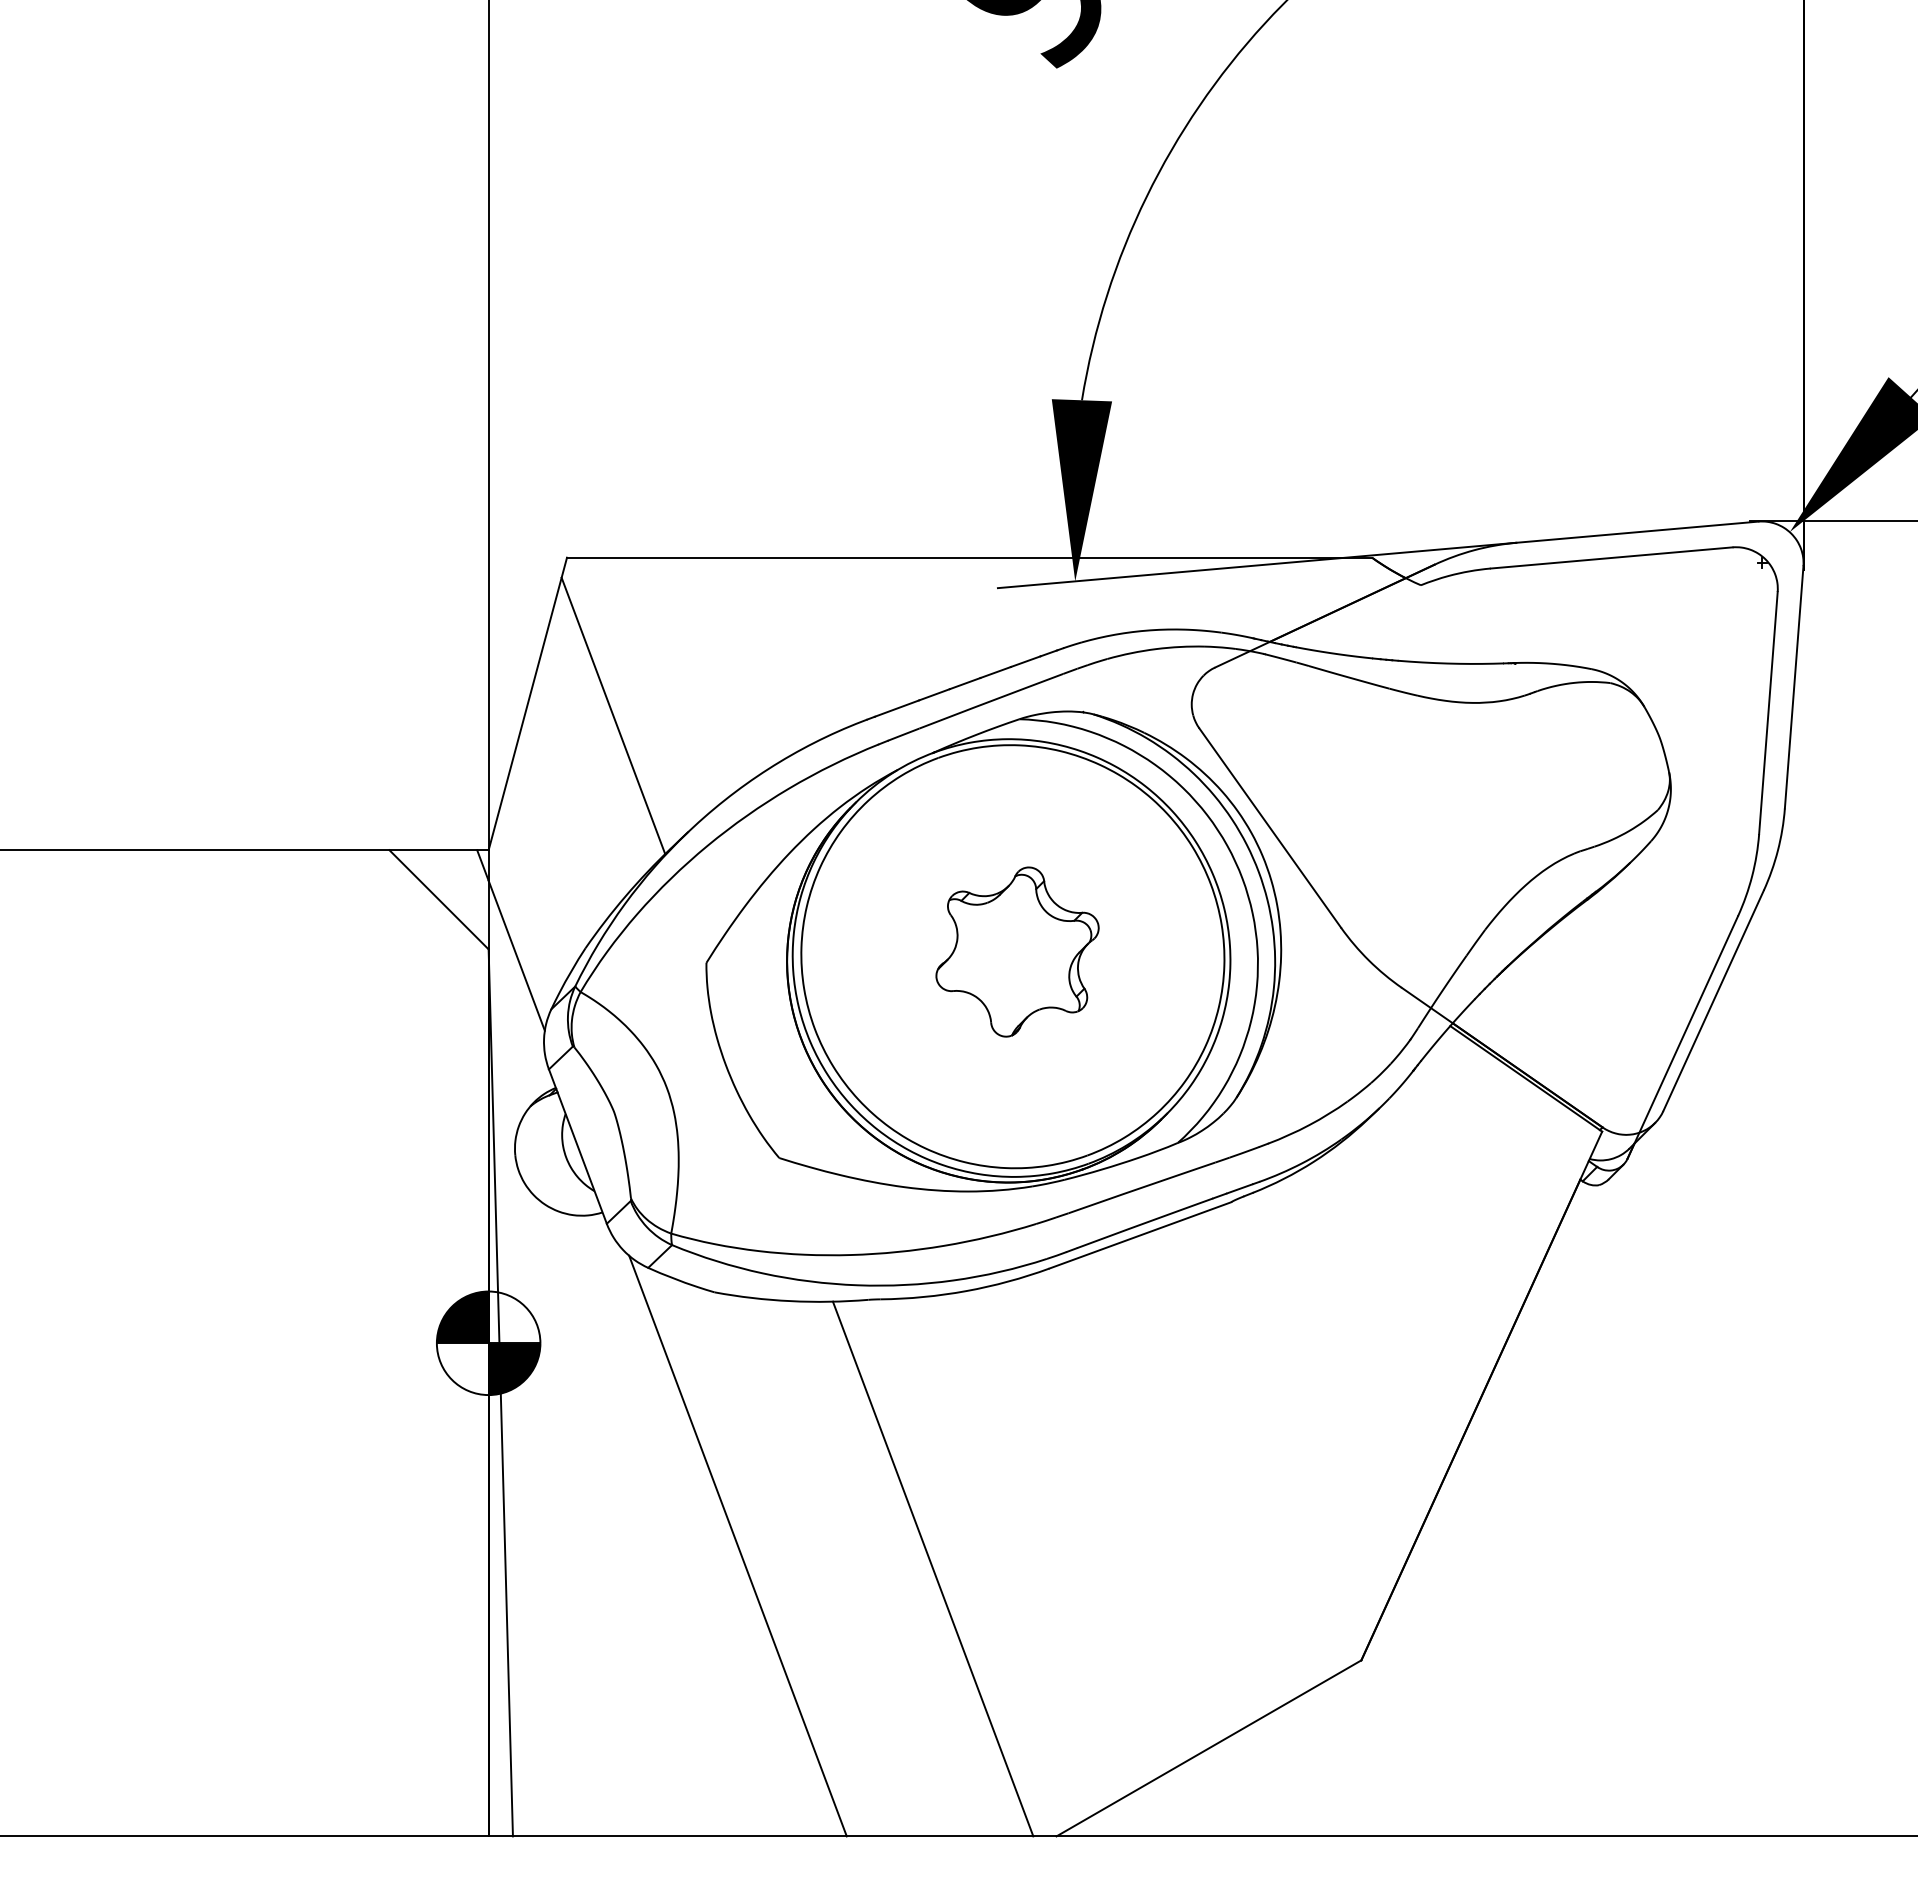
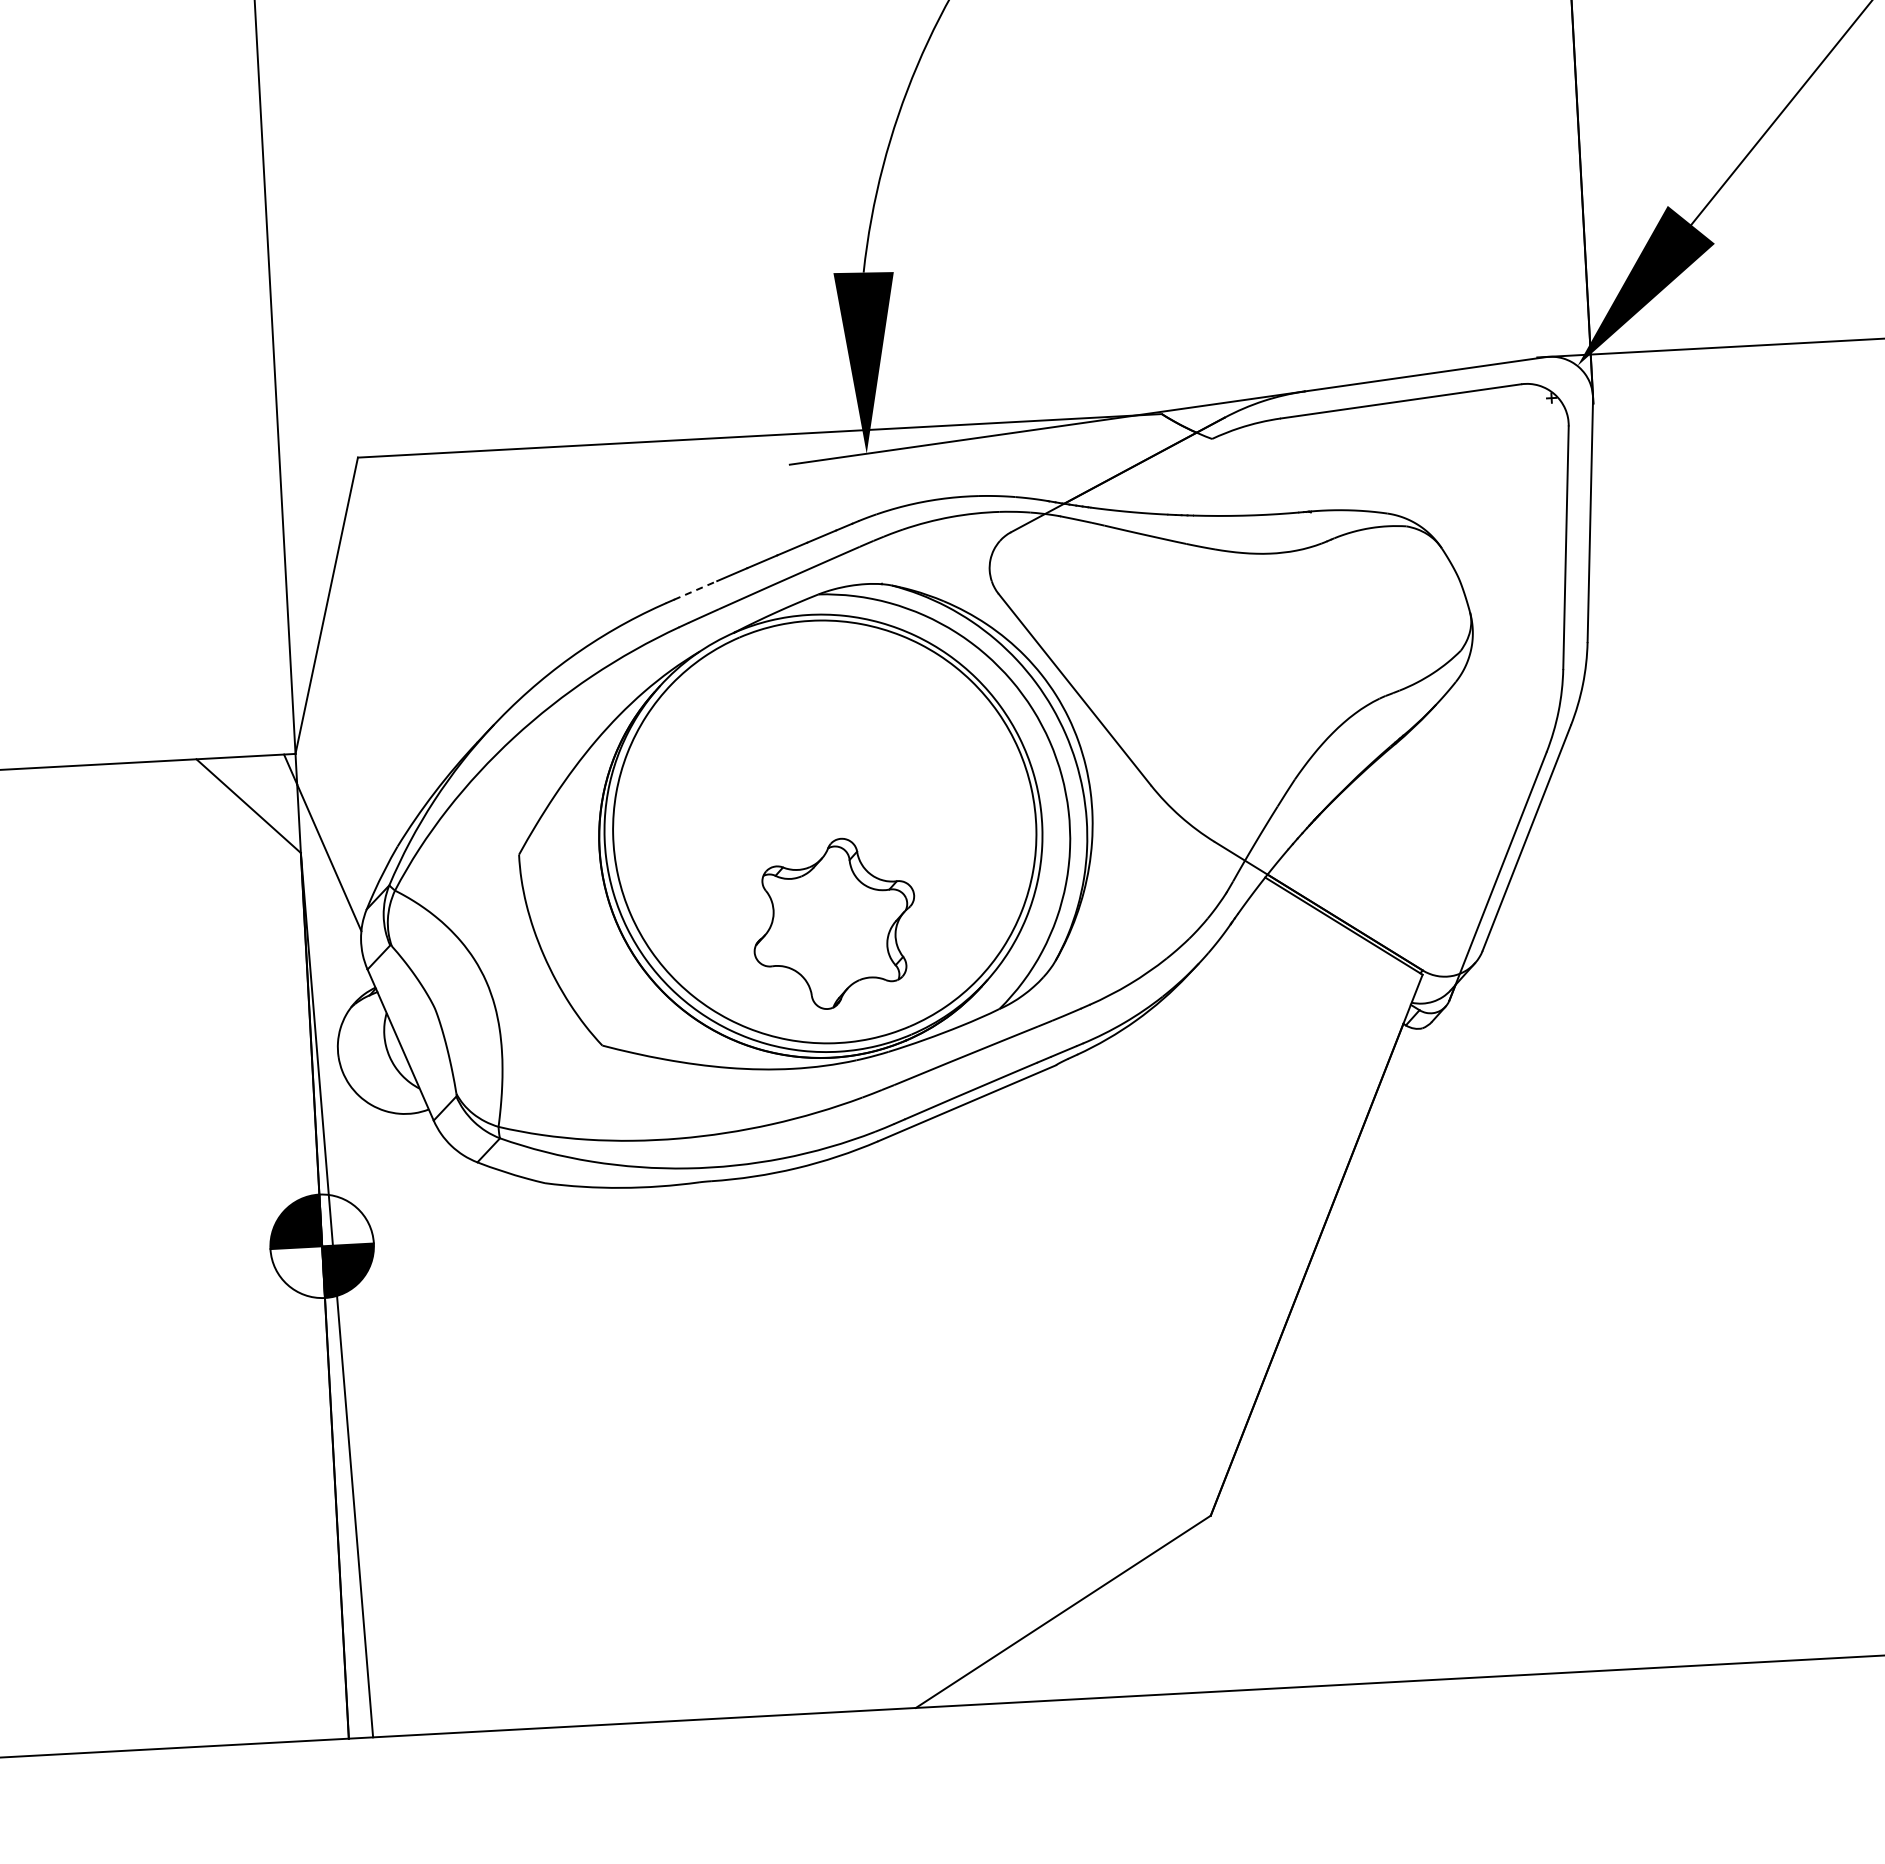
line: (896, 708) -> (695, 590), solid -> dashed
line: (613, 715) -> (412, 612), removed
part: (1017, 951) -> (834, 923), moved
line: (737, 1545) -> (581, 1434), removed
line: (932, 1568) -> (777, 1447), removed

